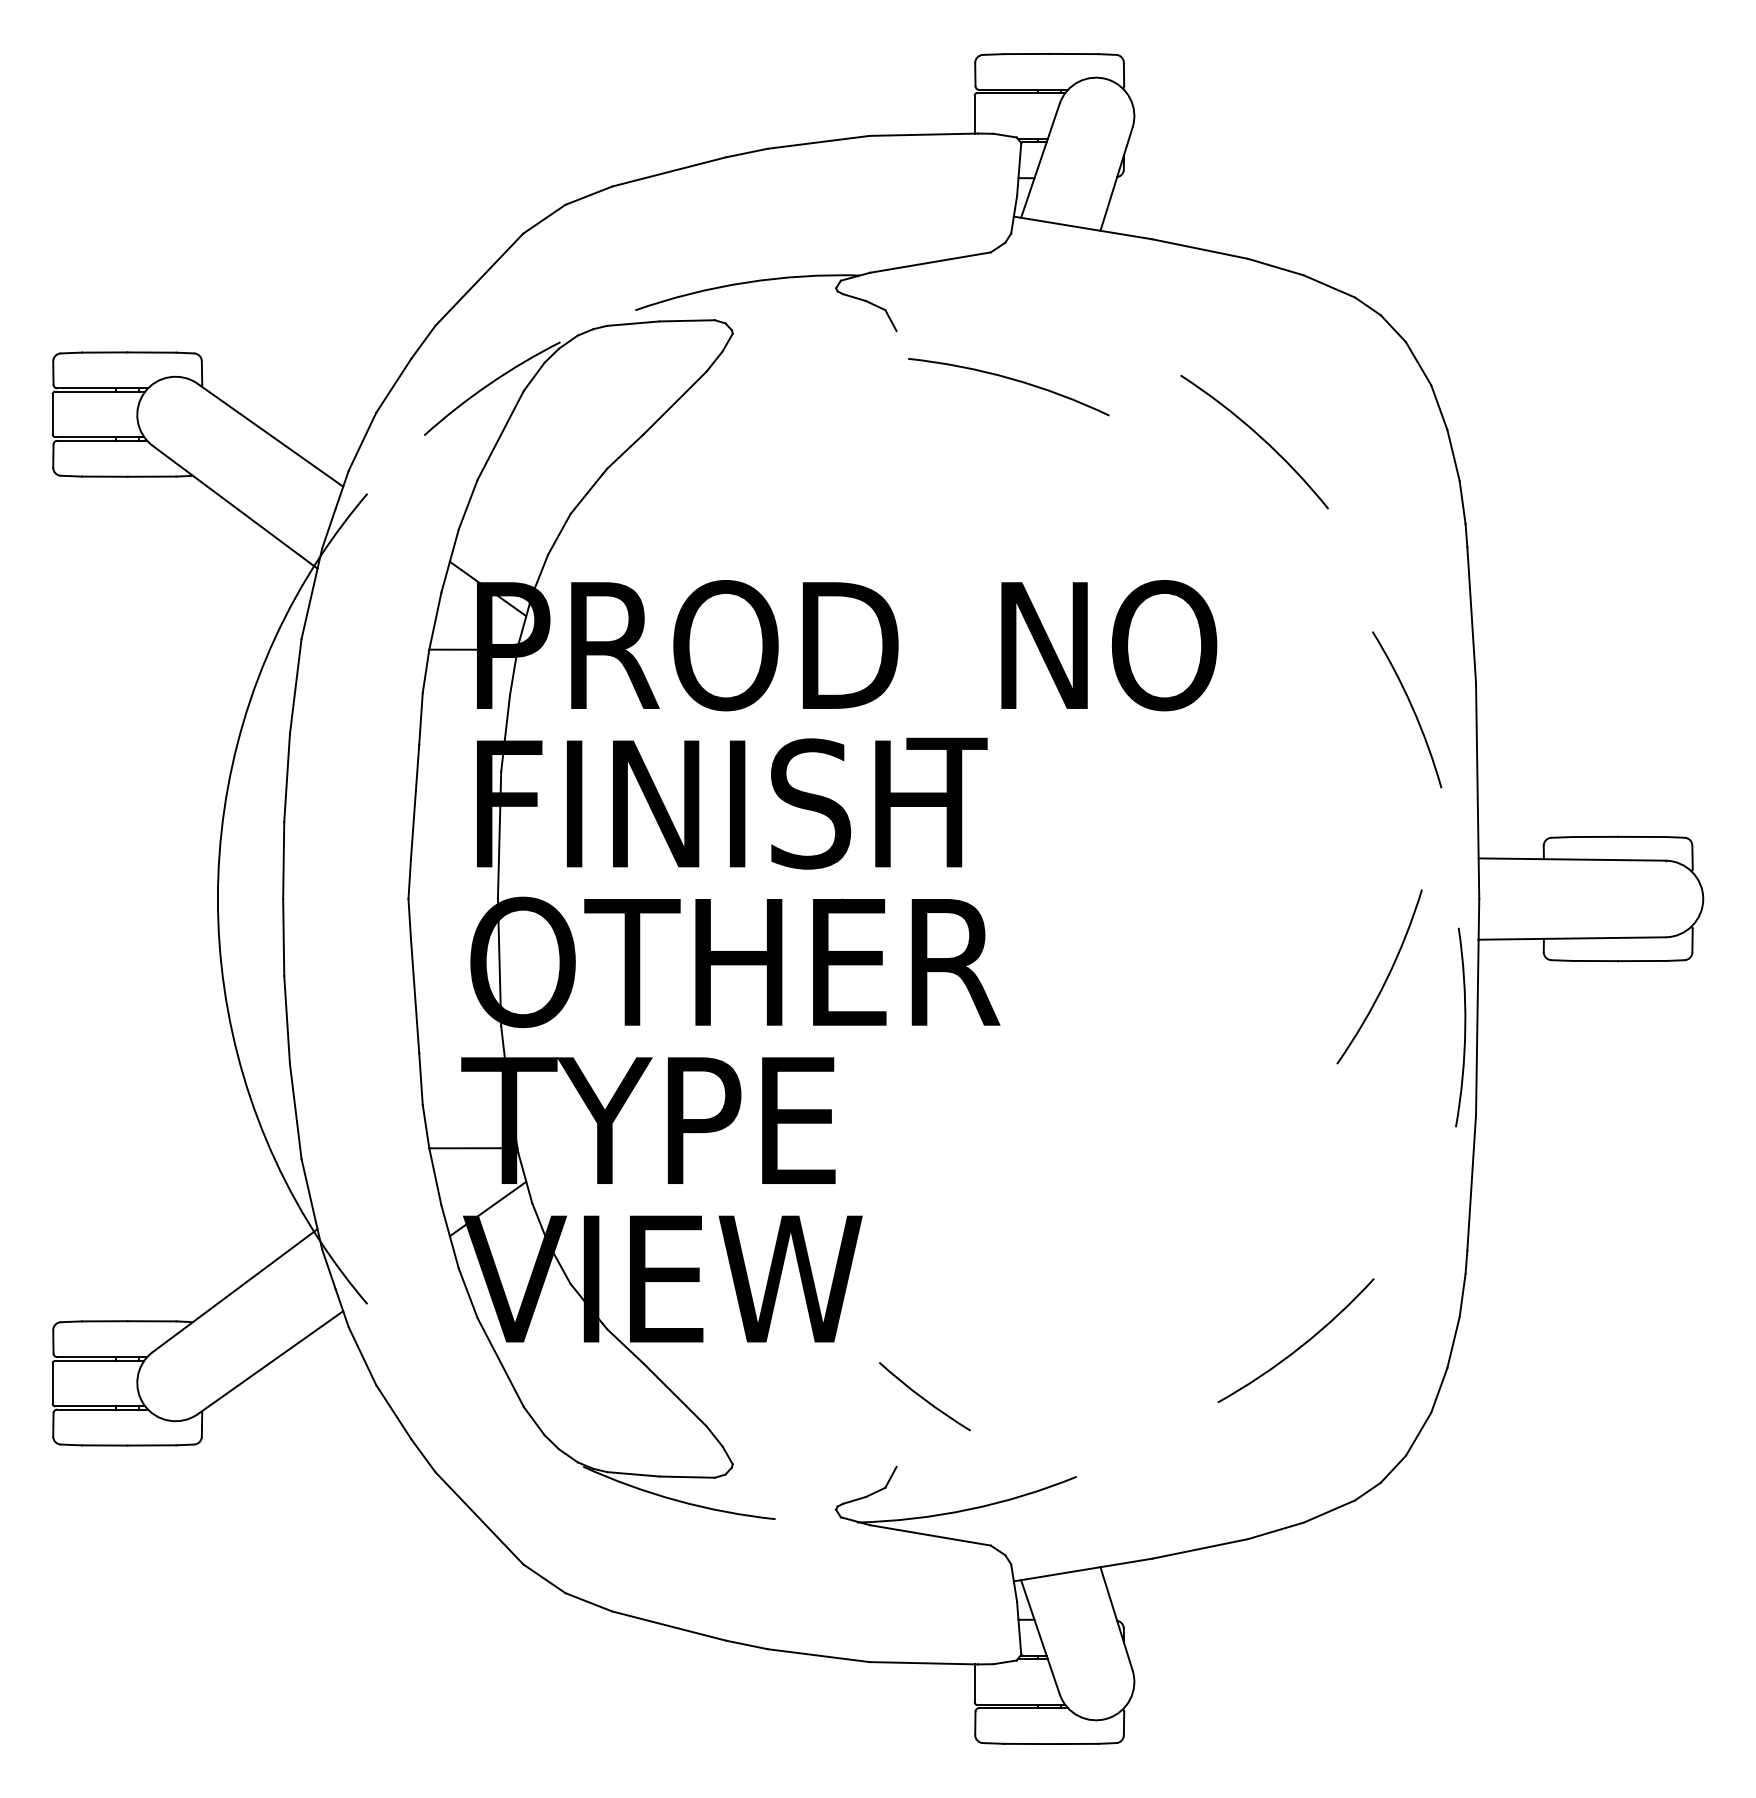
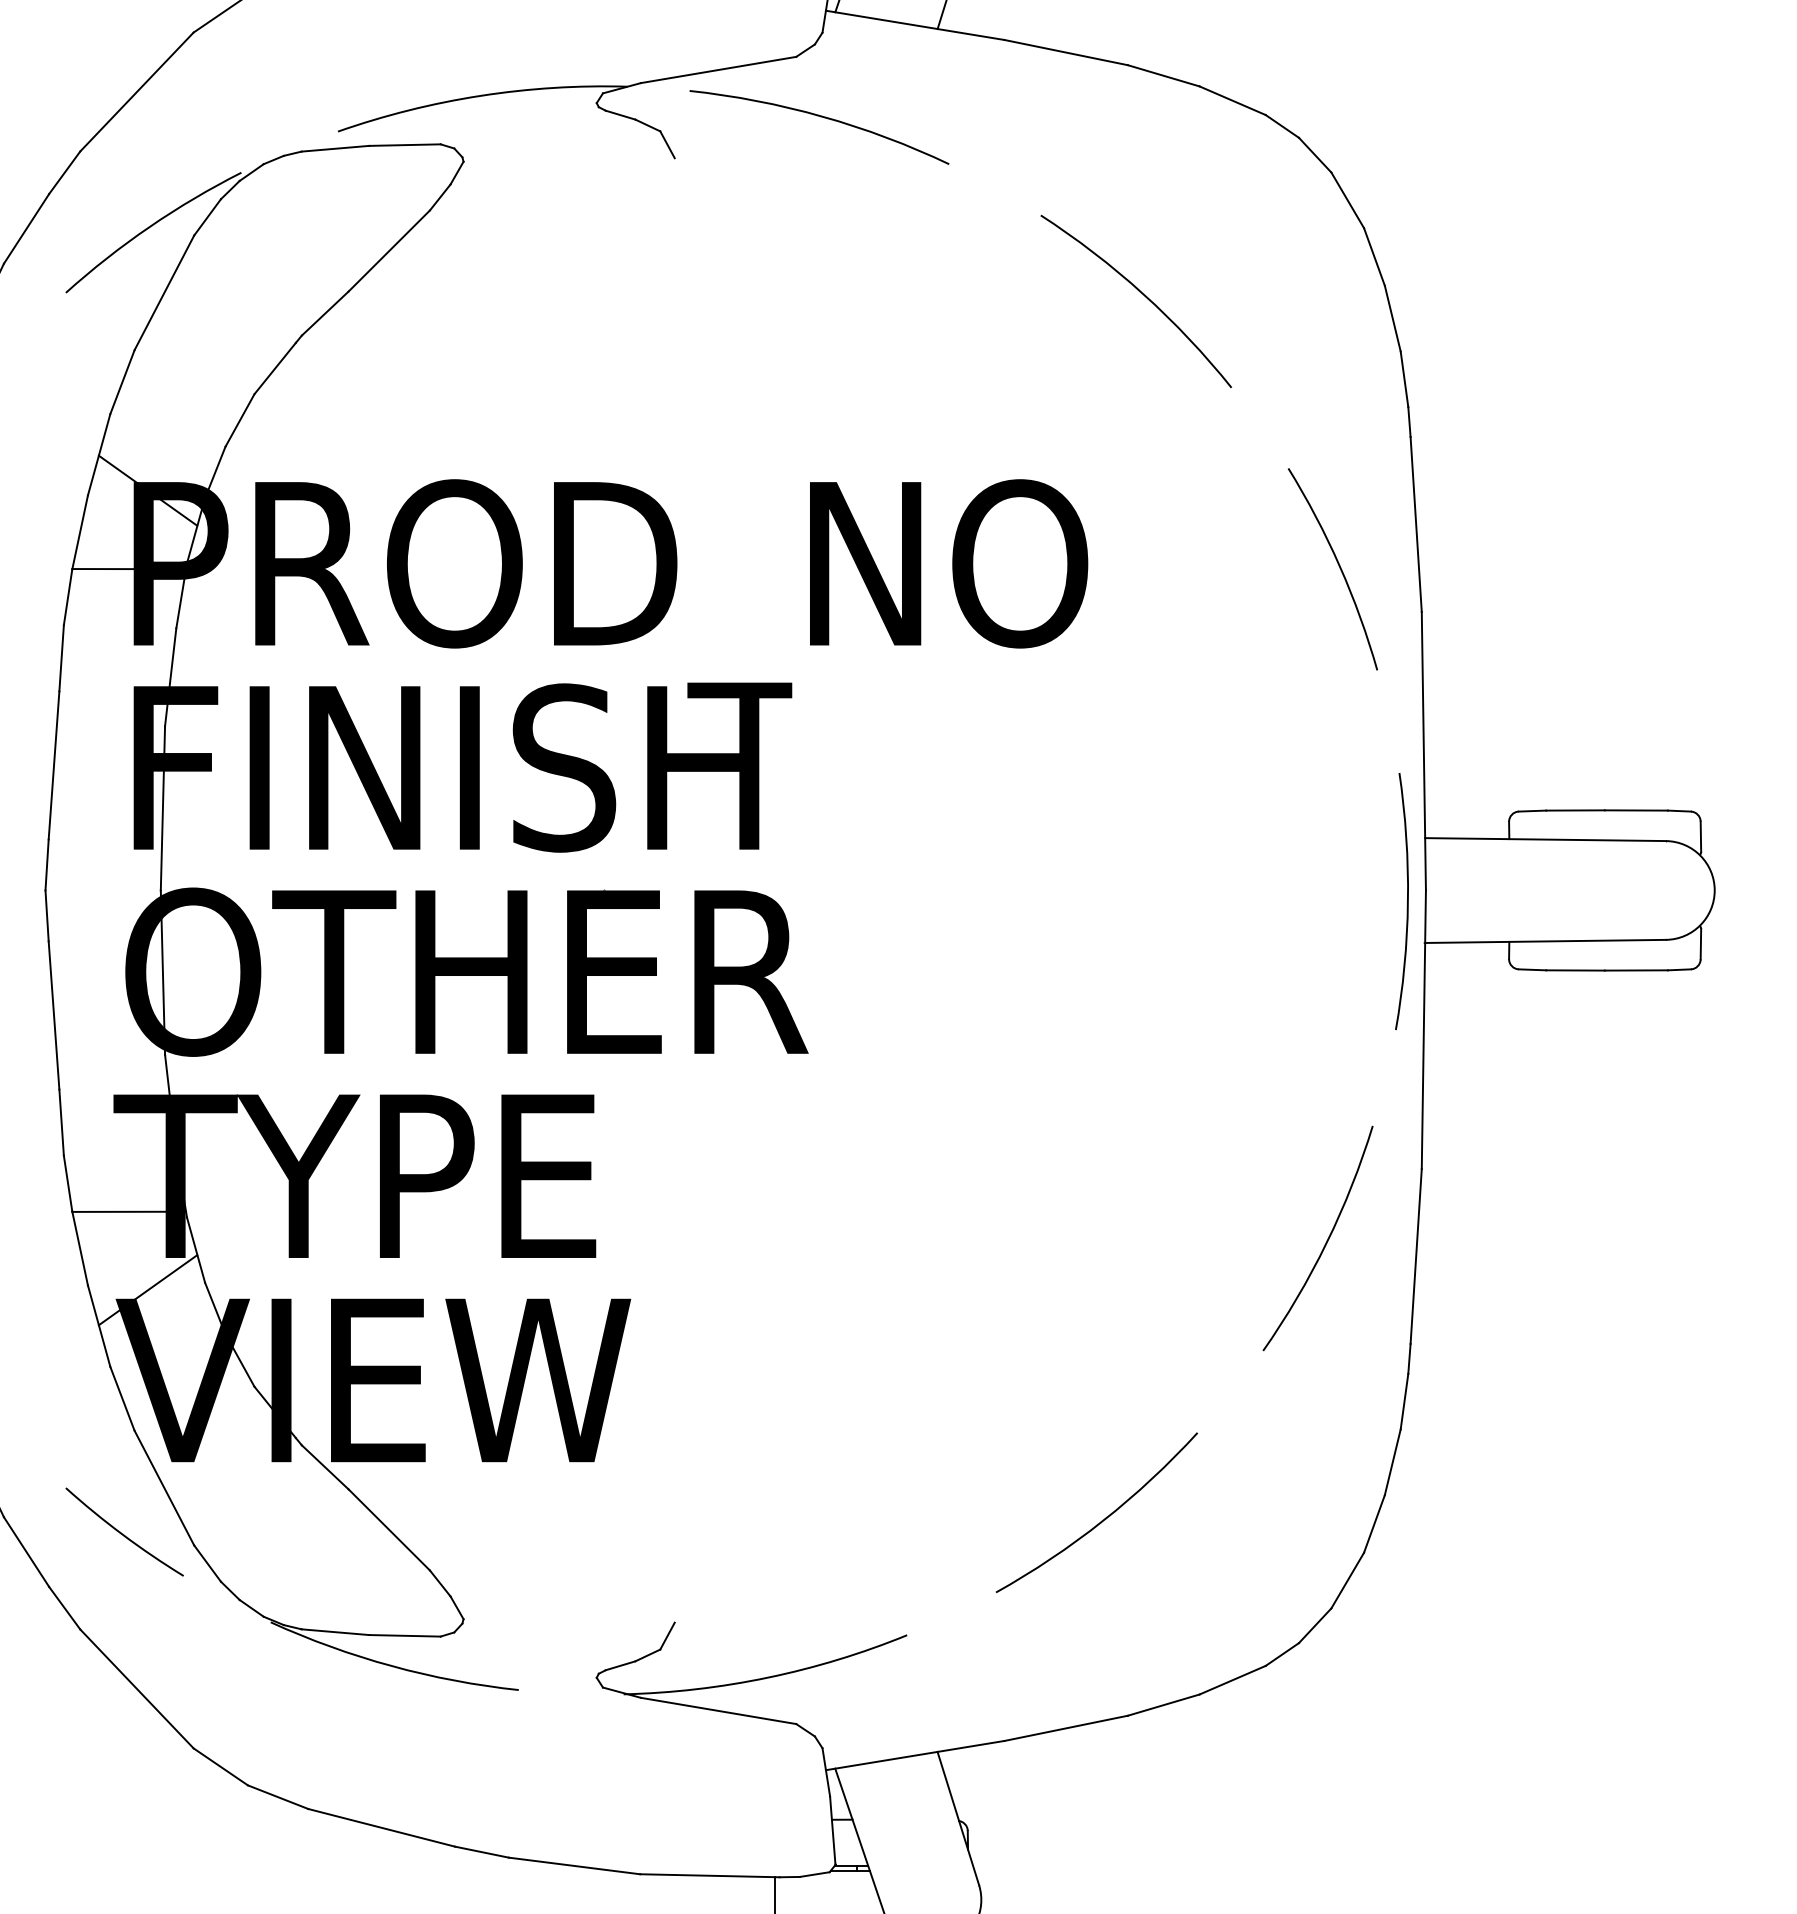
arc: (1009, 379) -> (820, 117), moved
arc: (1411, 708) -> (1338, 567), moved
arc: (1385, 979) -> (1325, 1241), moved
arc: (1464, 1027) -> (1406, 901), moved
arc: (1300, 1345) -> (1102, 1518), moved
arc: (923, 1397) -> (122, 1533), moved

